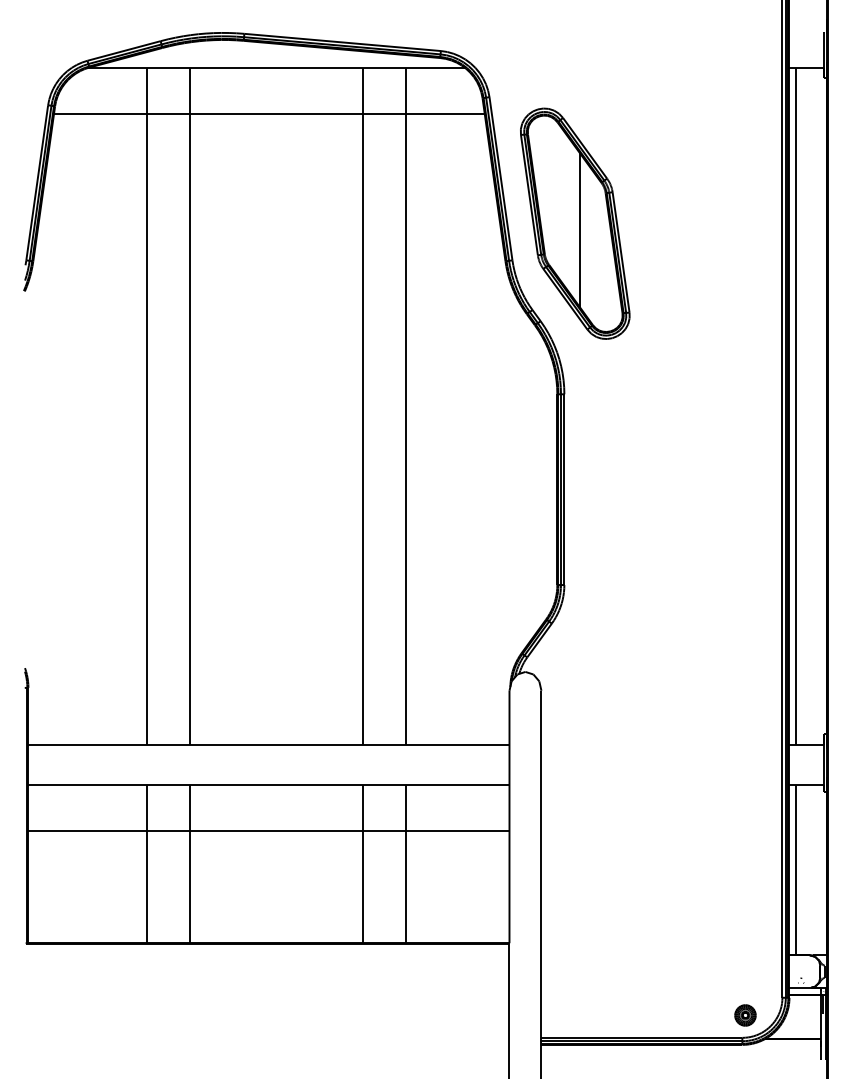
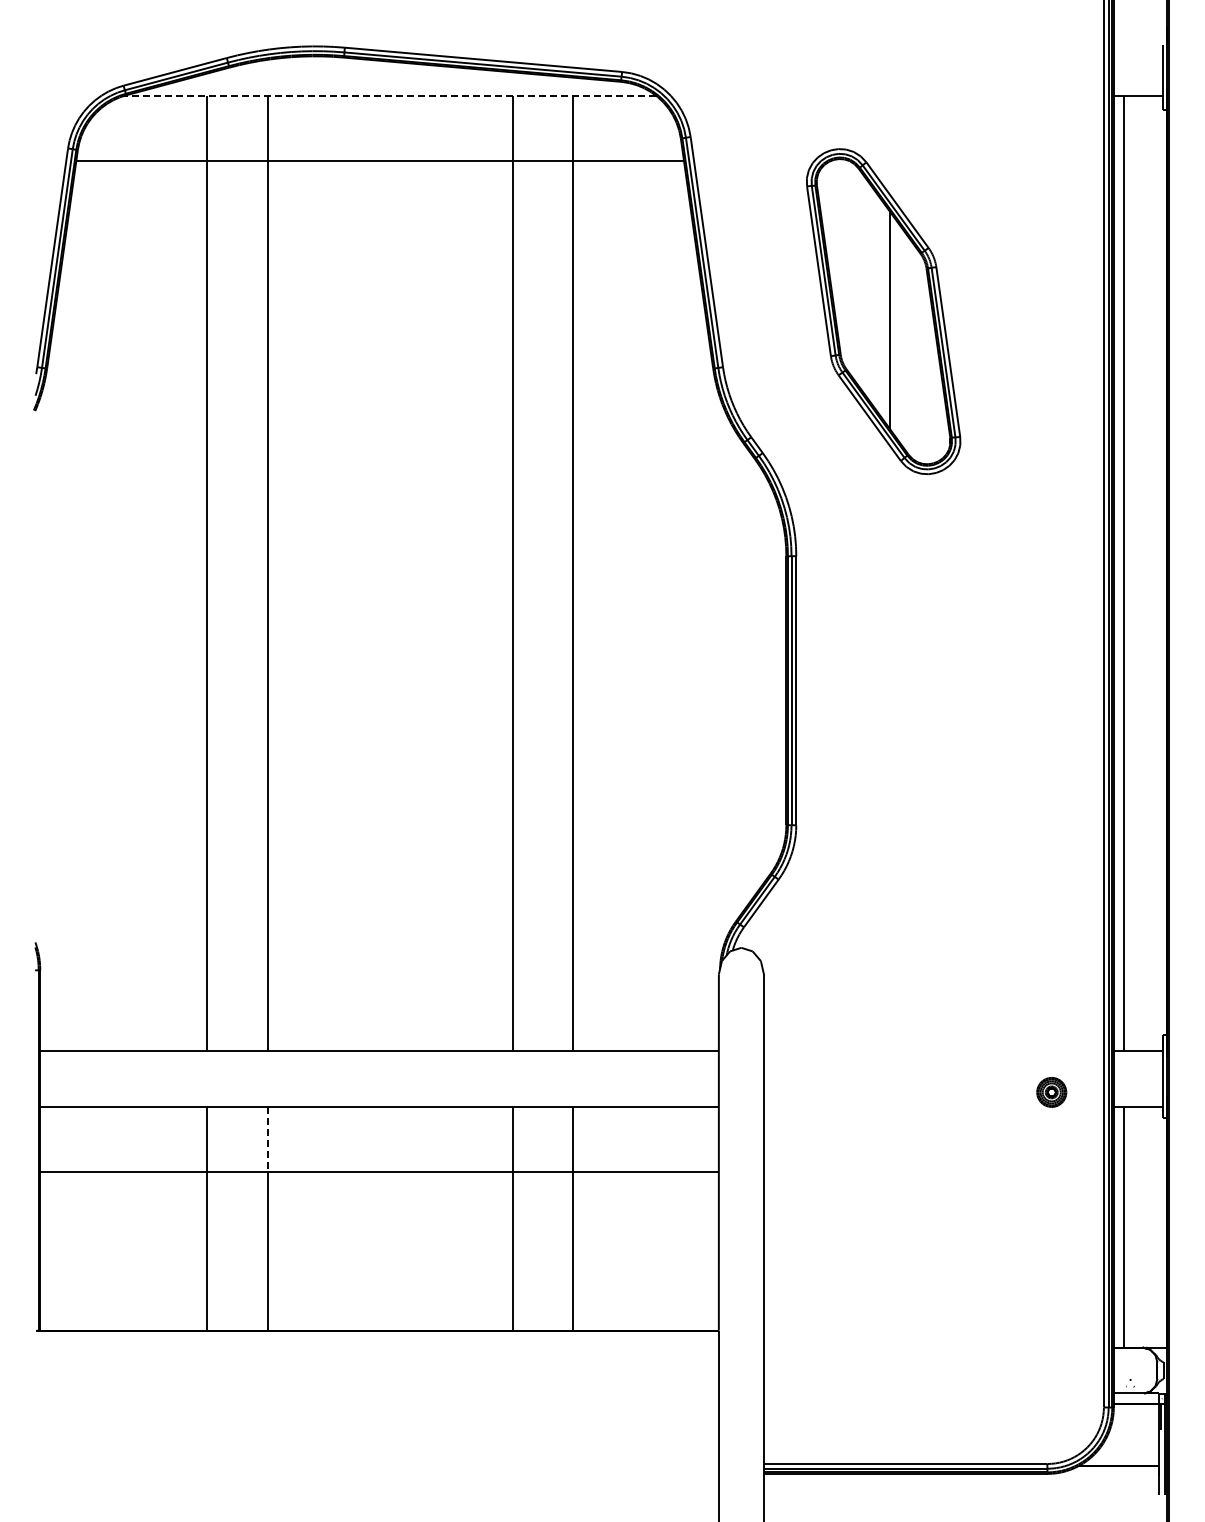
line: (276, 67) -> (389, 95), solid -> dashed
part: (575, 223) -> (883, 311), moved
line: (189, 808) -> (267, 1140), solid -> dashed
part: (745, 1015) -> (1051, 1092), moved

